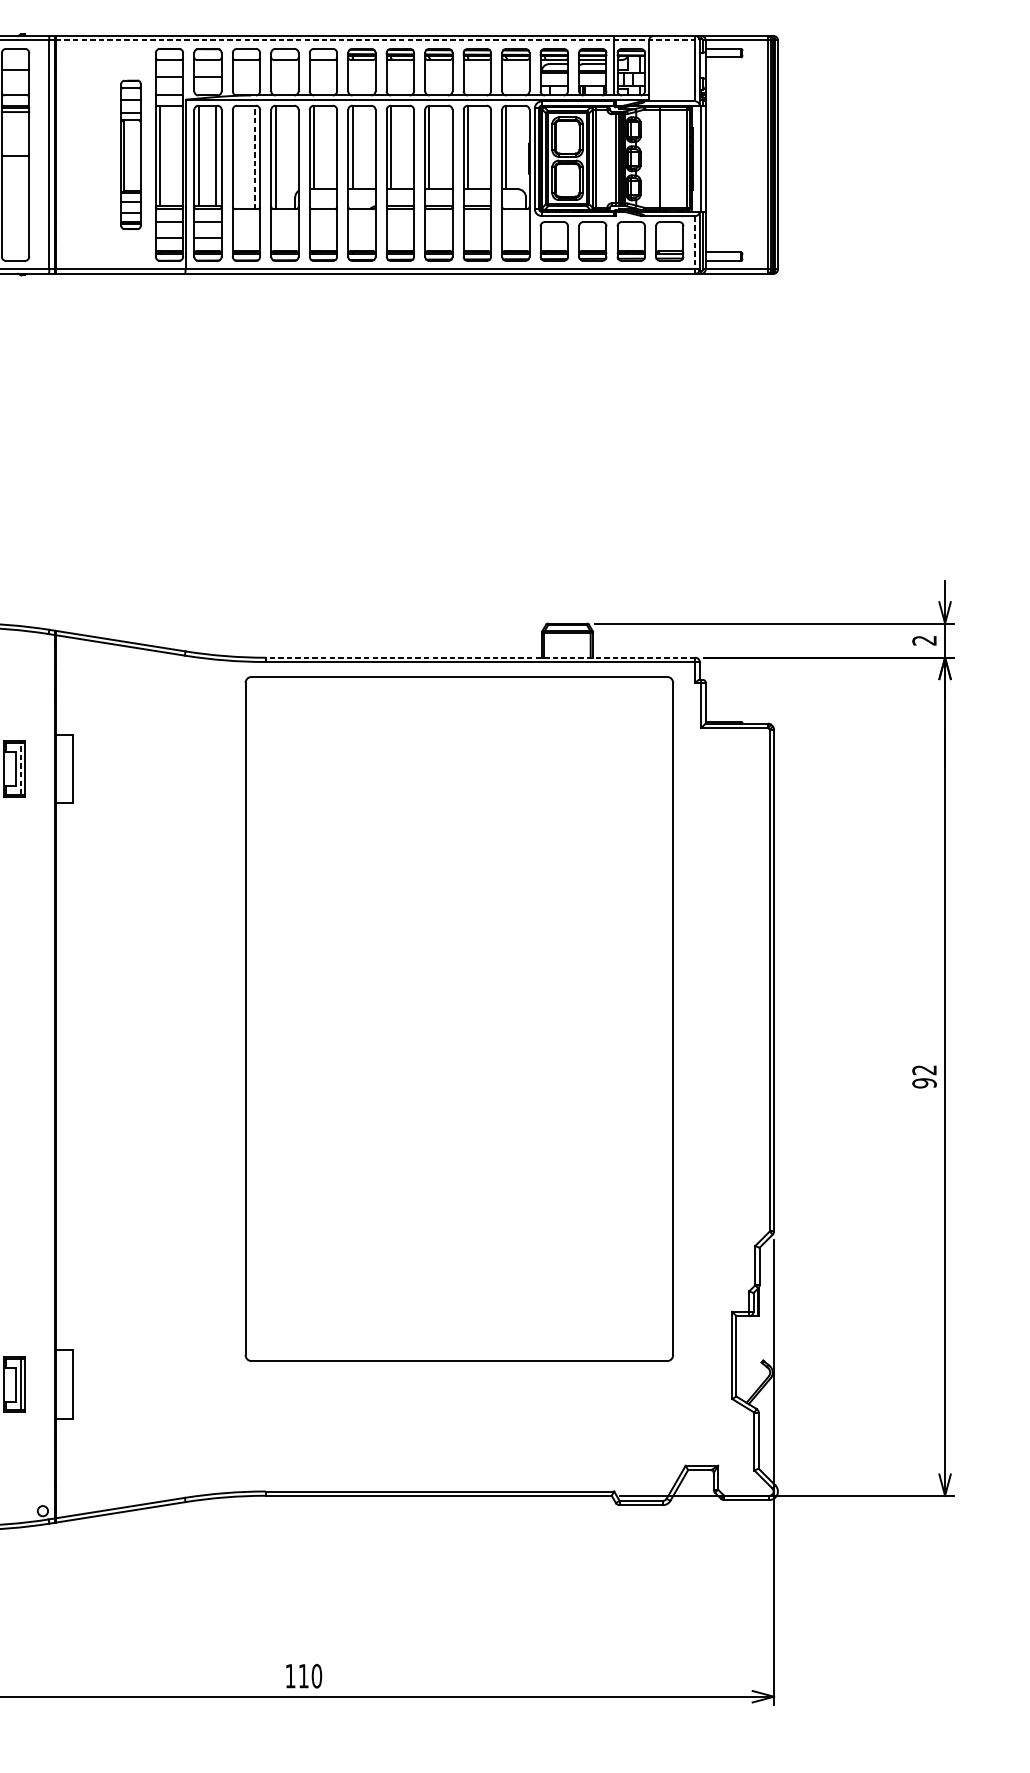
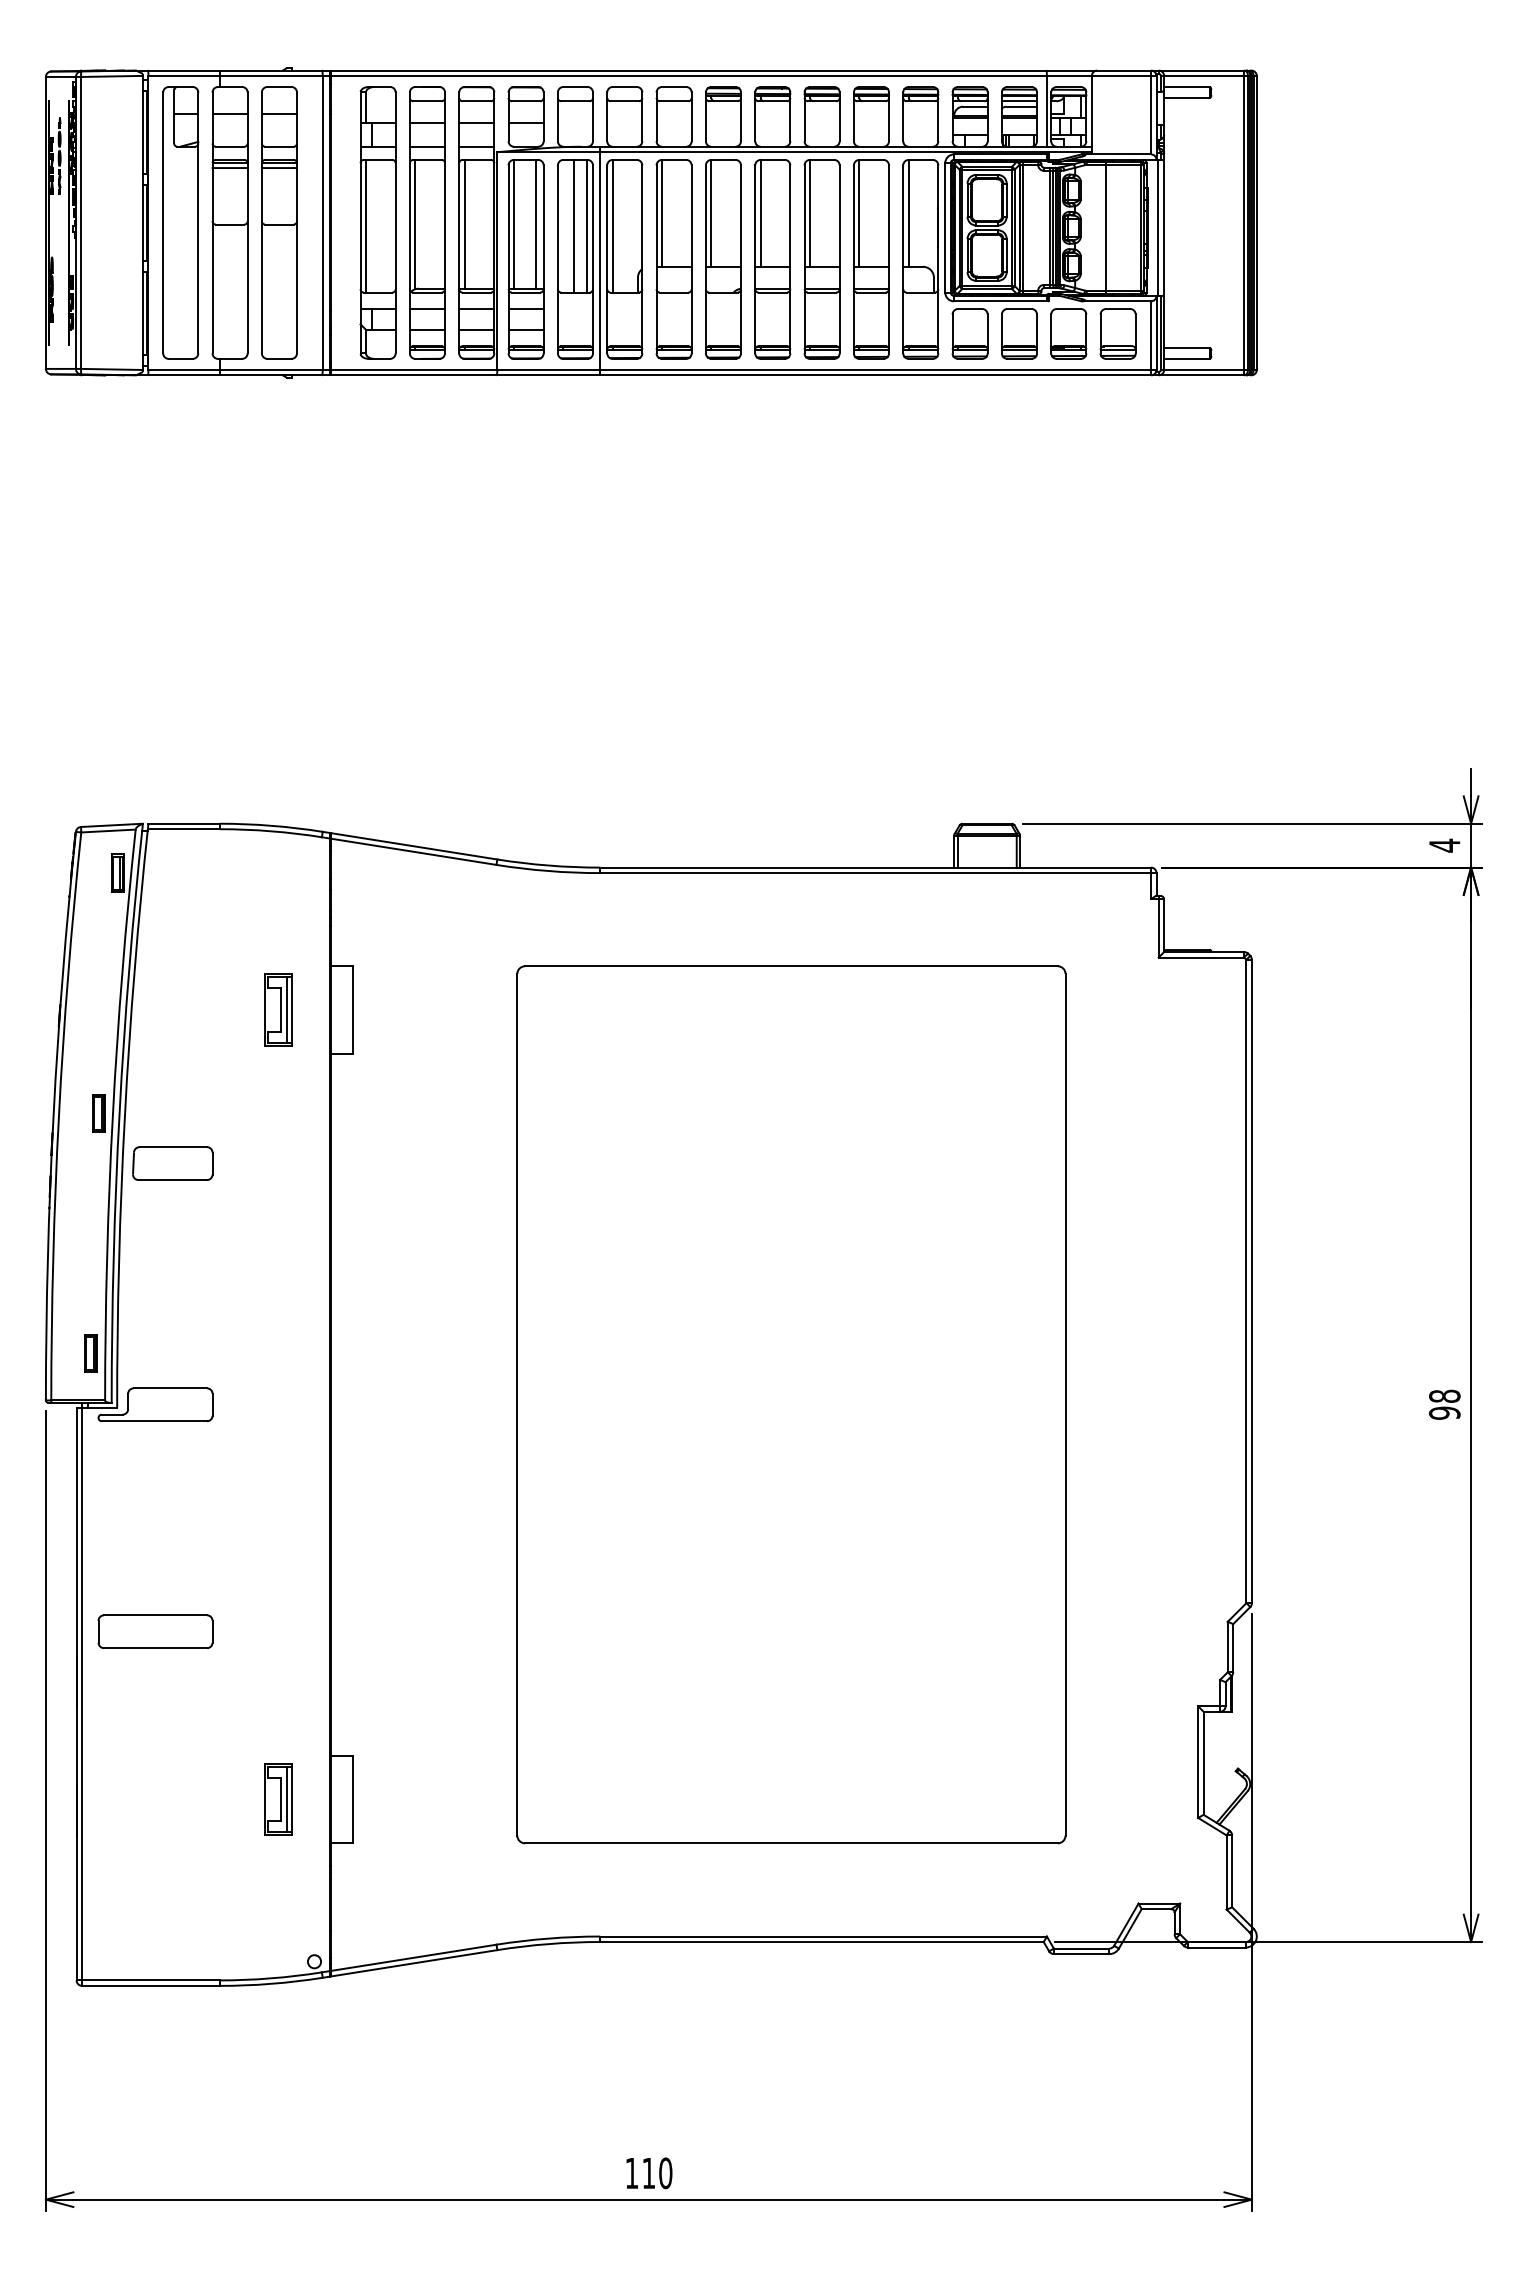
line: (377, 40) -> (743, 76), dashed -> solid
part: (92, 154) -> (377, 222), added
part: (131, 154) -> (427, 222), size x1.43
line: (244, 156) -> (573, 225), added
line: (255, 156) -> (586, 225), dashed -> solid
line: (266, 184) -> (600, 260), added
line: (695, 244) -> (1151, 337), dashed -> solid
text: (924, 640) -> (1444, 845), 2 -> 4
line: (480, 657) -> (875, 867), dashed -> solid
line: (21, 769) -> (286, 1010), dashed -> solid
part: (459, 1018) -> (791, 1404), moved
text: (924, 1069) -> (1444, 1395), 92 -> 98

